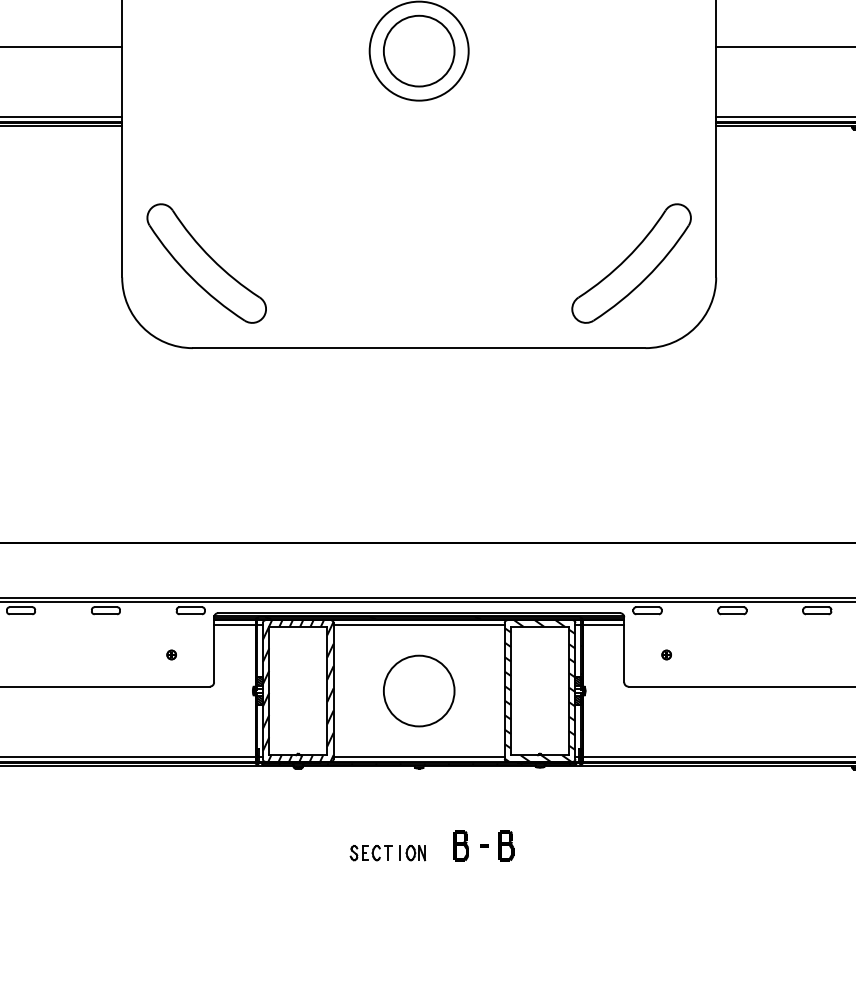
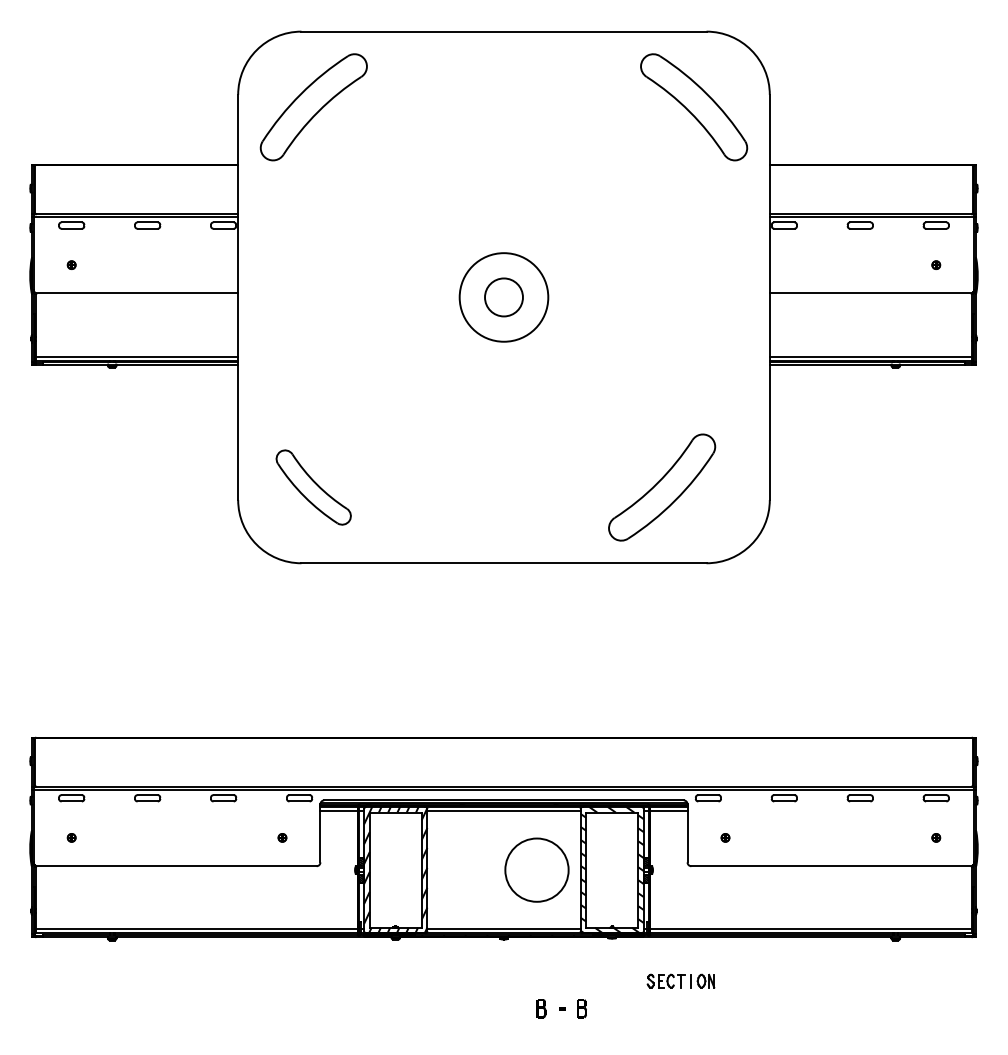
circle: (418, 51) -> (503, 297), size x0.6
part: (206, 263) -> (313, 487), size x0.7
part: (632, 263) -> (662, 487), moved
circle: (418, 690) -> (536, 869), moved
part: (461, 845) -> (541, 1008), size x0.7
part: (506, 845) -> (582, 1008), size x0.7
part: (387, 852) -> (680, 980), moved

